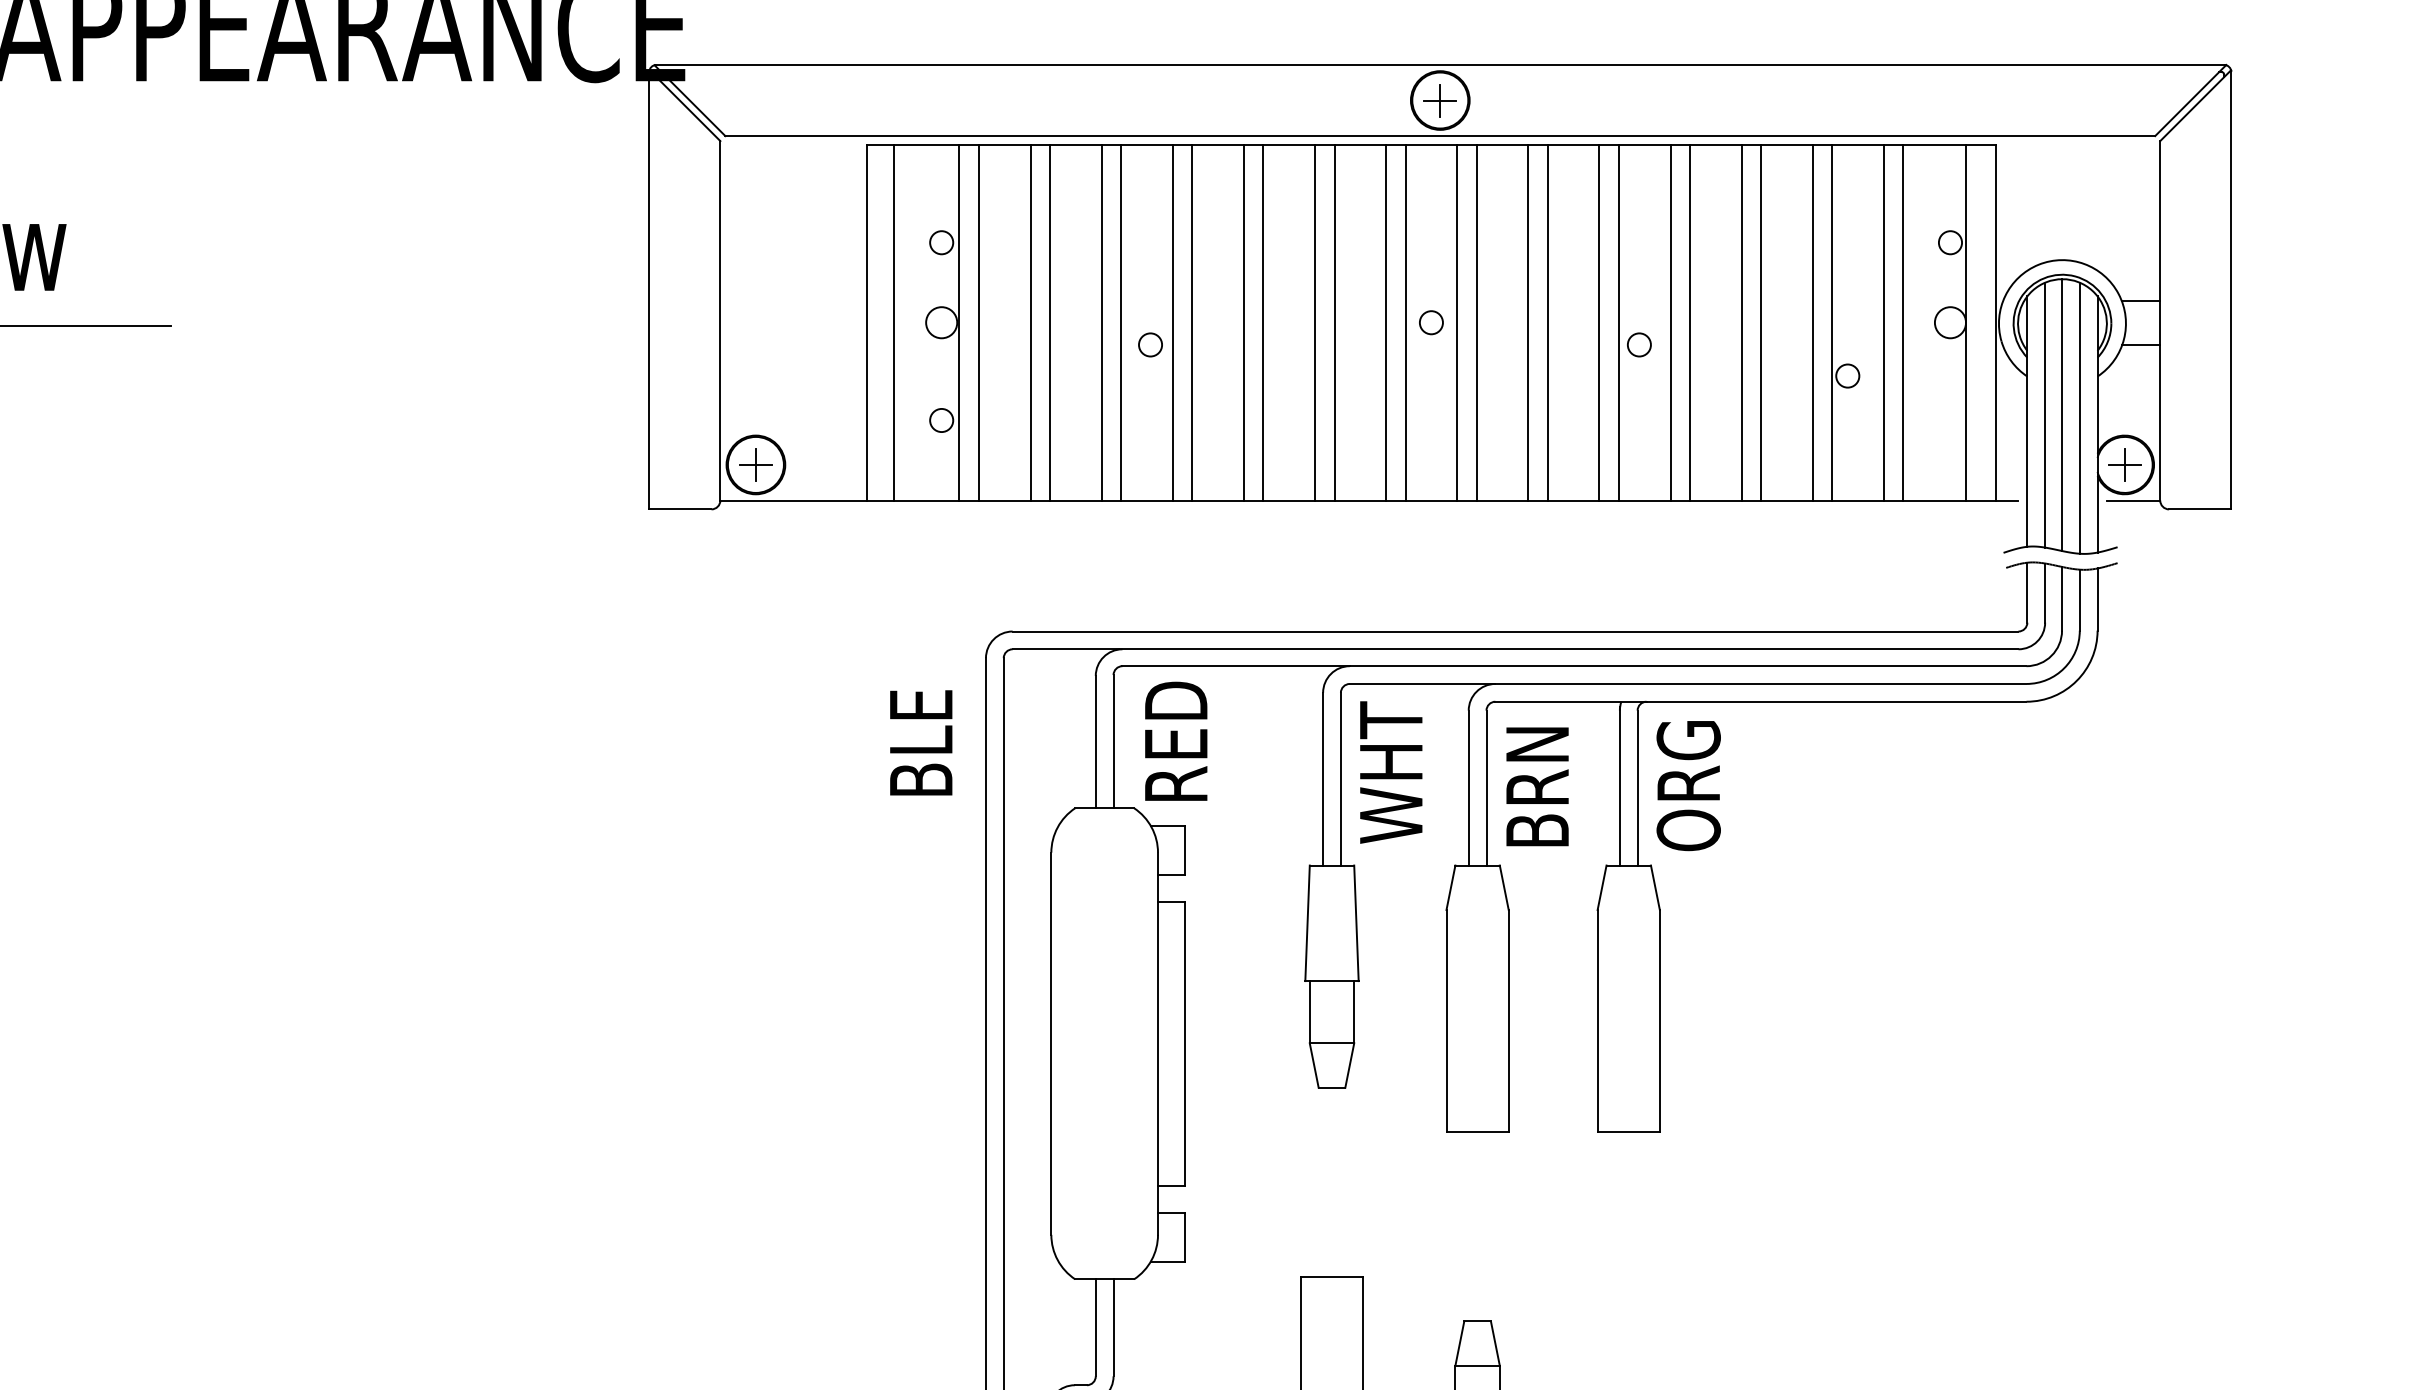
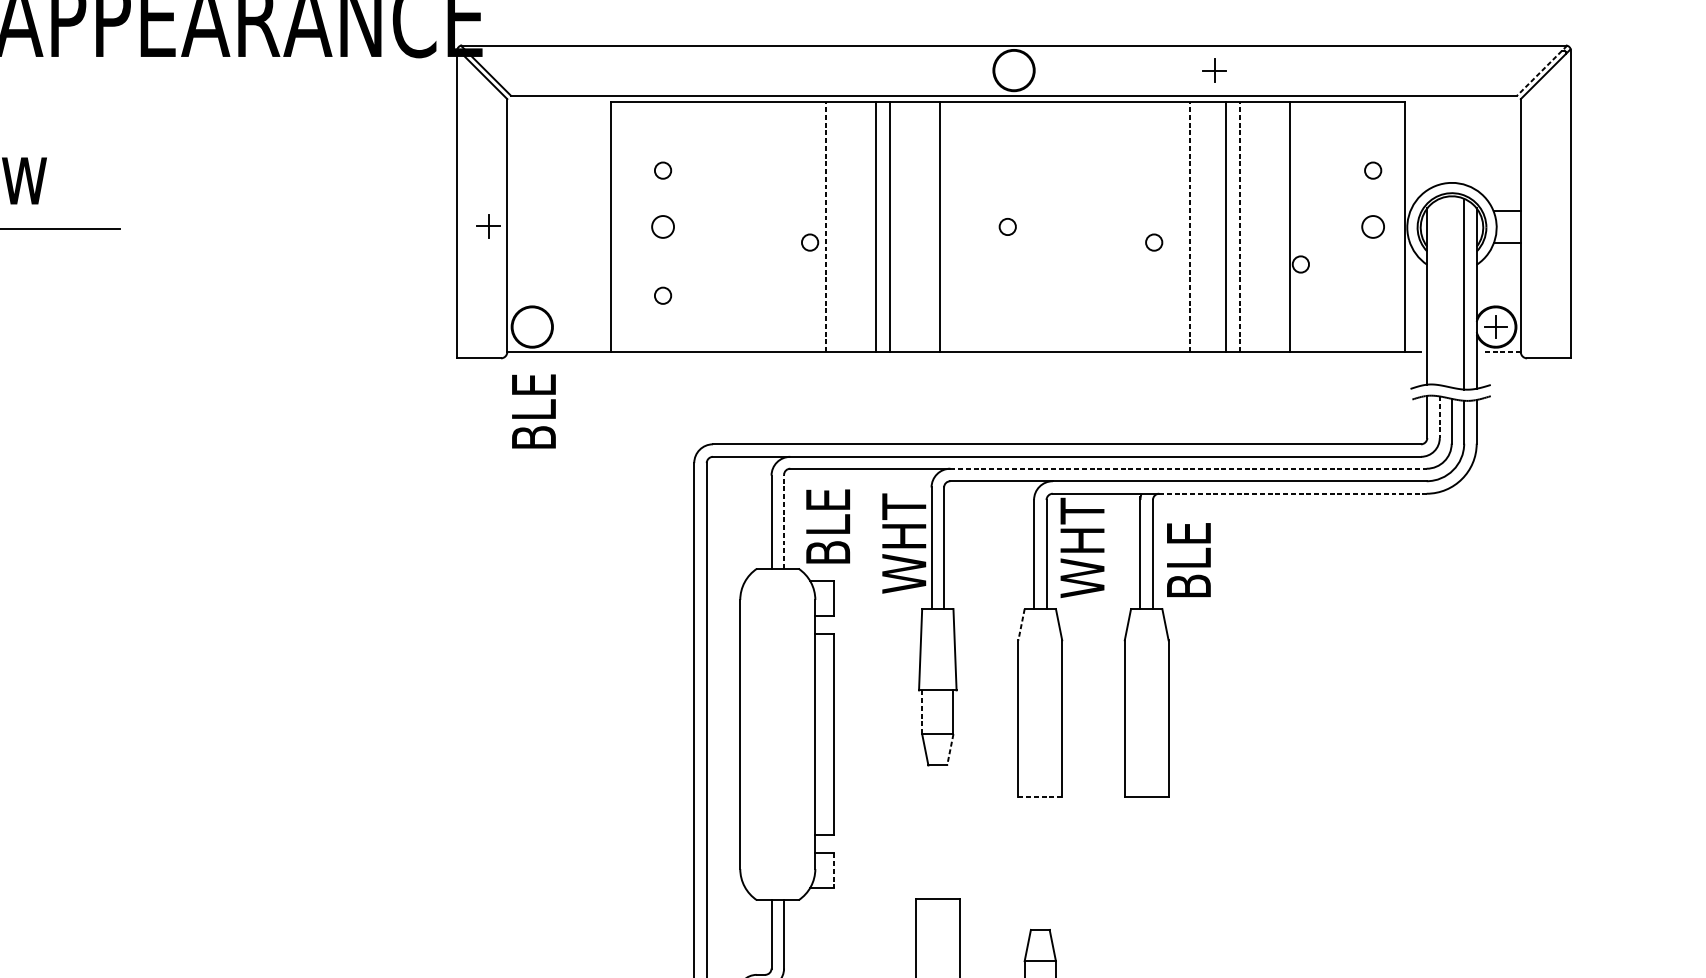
part: (1439, 100) -> (1214, 70), moved
line: (2190, 100) -> (1542, 70), solid -> dashed
line: (893, 322) -> (629, 226), removed
line: (959, 322) -> (675, 226), removed
line: (979, 322) -> (689, 226), removed
line: (1030, 322) -> (725, 226), removed
line: (1050, 322) -> (739, 226), removed
line: (1101, 322) -> (775, 226), removed
line: (1121, 322) -> (789, 226), removed
line: (1172, 322) -> (825, 226), solid -> dashed
line: (1192, 322) -> (839, 226), removed
line: (1314, 322) -> (925, 226), removed
line: (1386, 322) -> (976, 226), removed
line: (1405, 322) -> (989, 226), removed
line: (1457, 322) -> (1026, 226), removed
line: (1476, 322) -> (1039, 226), removed
line: (1528, 322) -> (1076, 226), removed
line: (1547, 322) -> (1089, 226), removed
line: (1599, 322) -> (1126, 226), removed
line: (1618, 322) -> (1139, 226), removed
line: (1670, 322) -> (1176, 226), removed
line: (1690, 322) -> (1190, 226), solid -> dashed
line: (1761, 322) -> (1240, 226), solid -> dashed
line: (1812, 322) -> (1276, 226), removed
line: (1883, 322) -> (1326, 226), removed
line: (1903, 322) -> (1340, 226), removed
line: (1966, 322) -> (1384, 226), removed
line: (2045, 415) -> (1440, 292), removed
line: (2062, 415) -> (1452, 292), removed
part: (755, 464) -> (488, 226), moved
line: (2133, 500) -> (1501, 352), solid -> dashed
line: (2045, 593) -> (1440, 417), solid -> dashed
line: (1688, 666) -> (1188, 468), solid -> dashed
line: (1836, 701) -> (1292, 493), solid -> dashed
text: (1176, 737) -> (828, 518), RED -> BLE
line: (1113, 741) -> (784, 521), solid -> dashed
text: (921, 742) -> (534, 411), moved
text: (1391, 772) -> (904, 543), moved
text: (1537, 778) -> (1082, 547), BRN -> WHT
text: (1688, 786) -> (1188, 553), ORG -> BLE
line: (1450, 887) -> (1021, 624), solid -> dashed
line: (1309, 1012) -> (921, 712), solid -> dashed
line: (1349, 1065) -> (950, 749), solid -> dashed
line: (1478, 1132) -> (1040, 796), solid -> dashed
line: (1184, 1237) -> (833, 870), solid -> dashed

